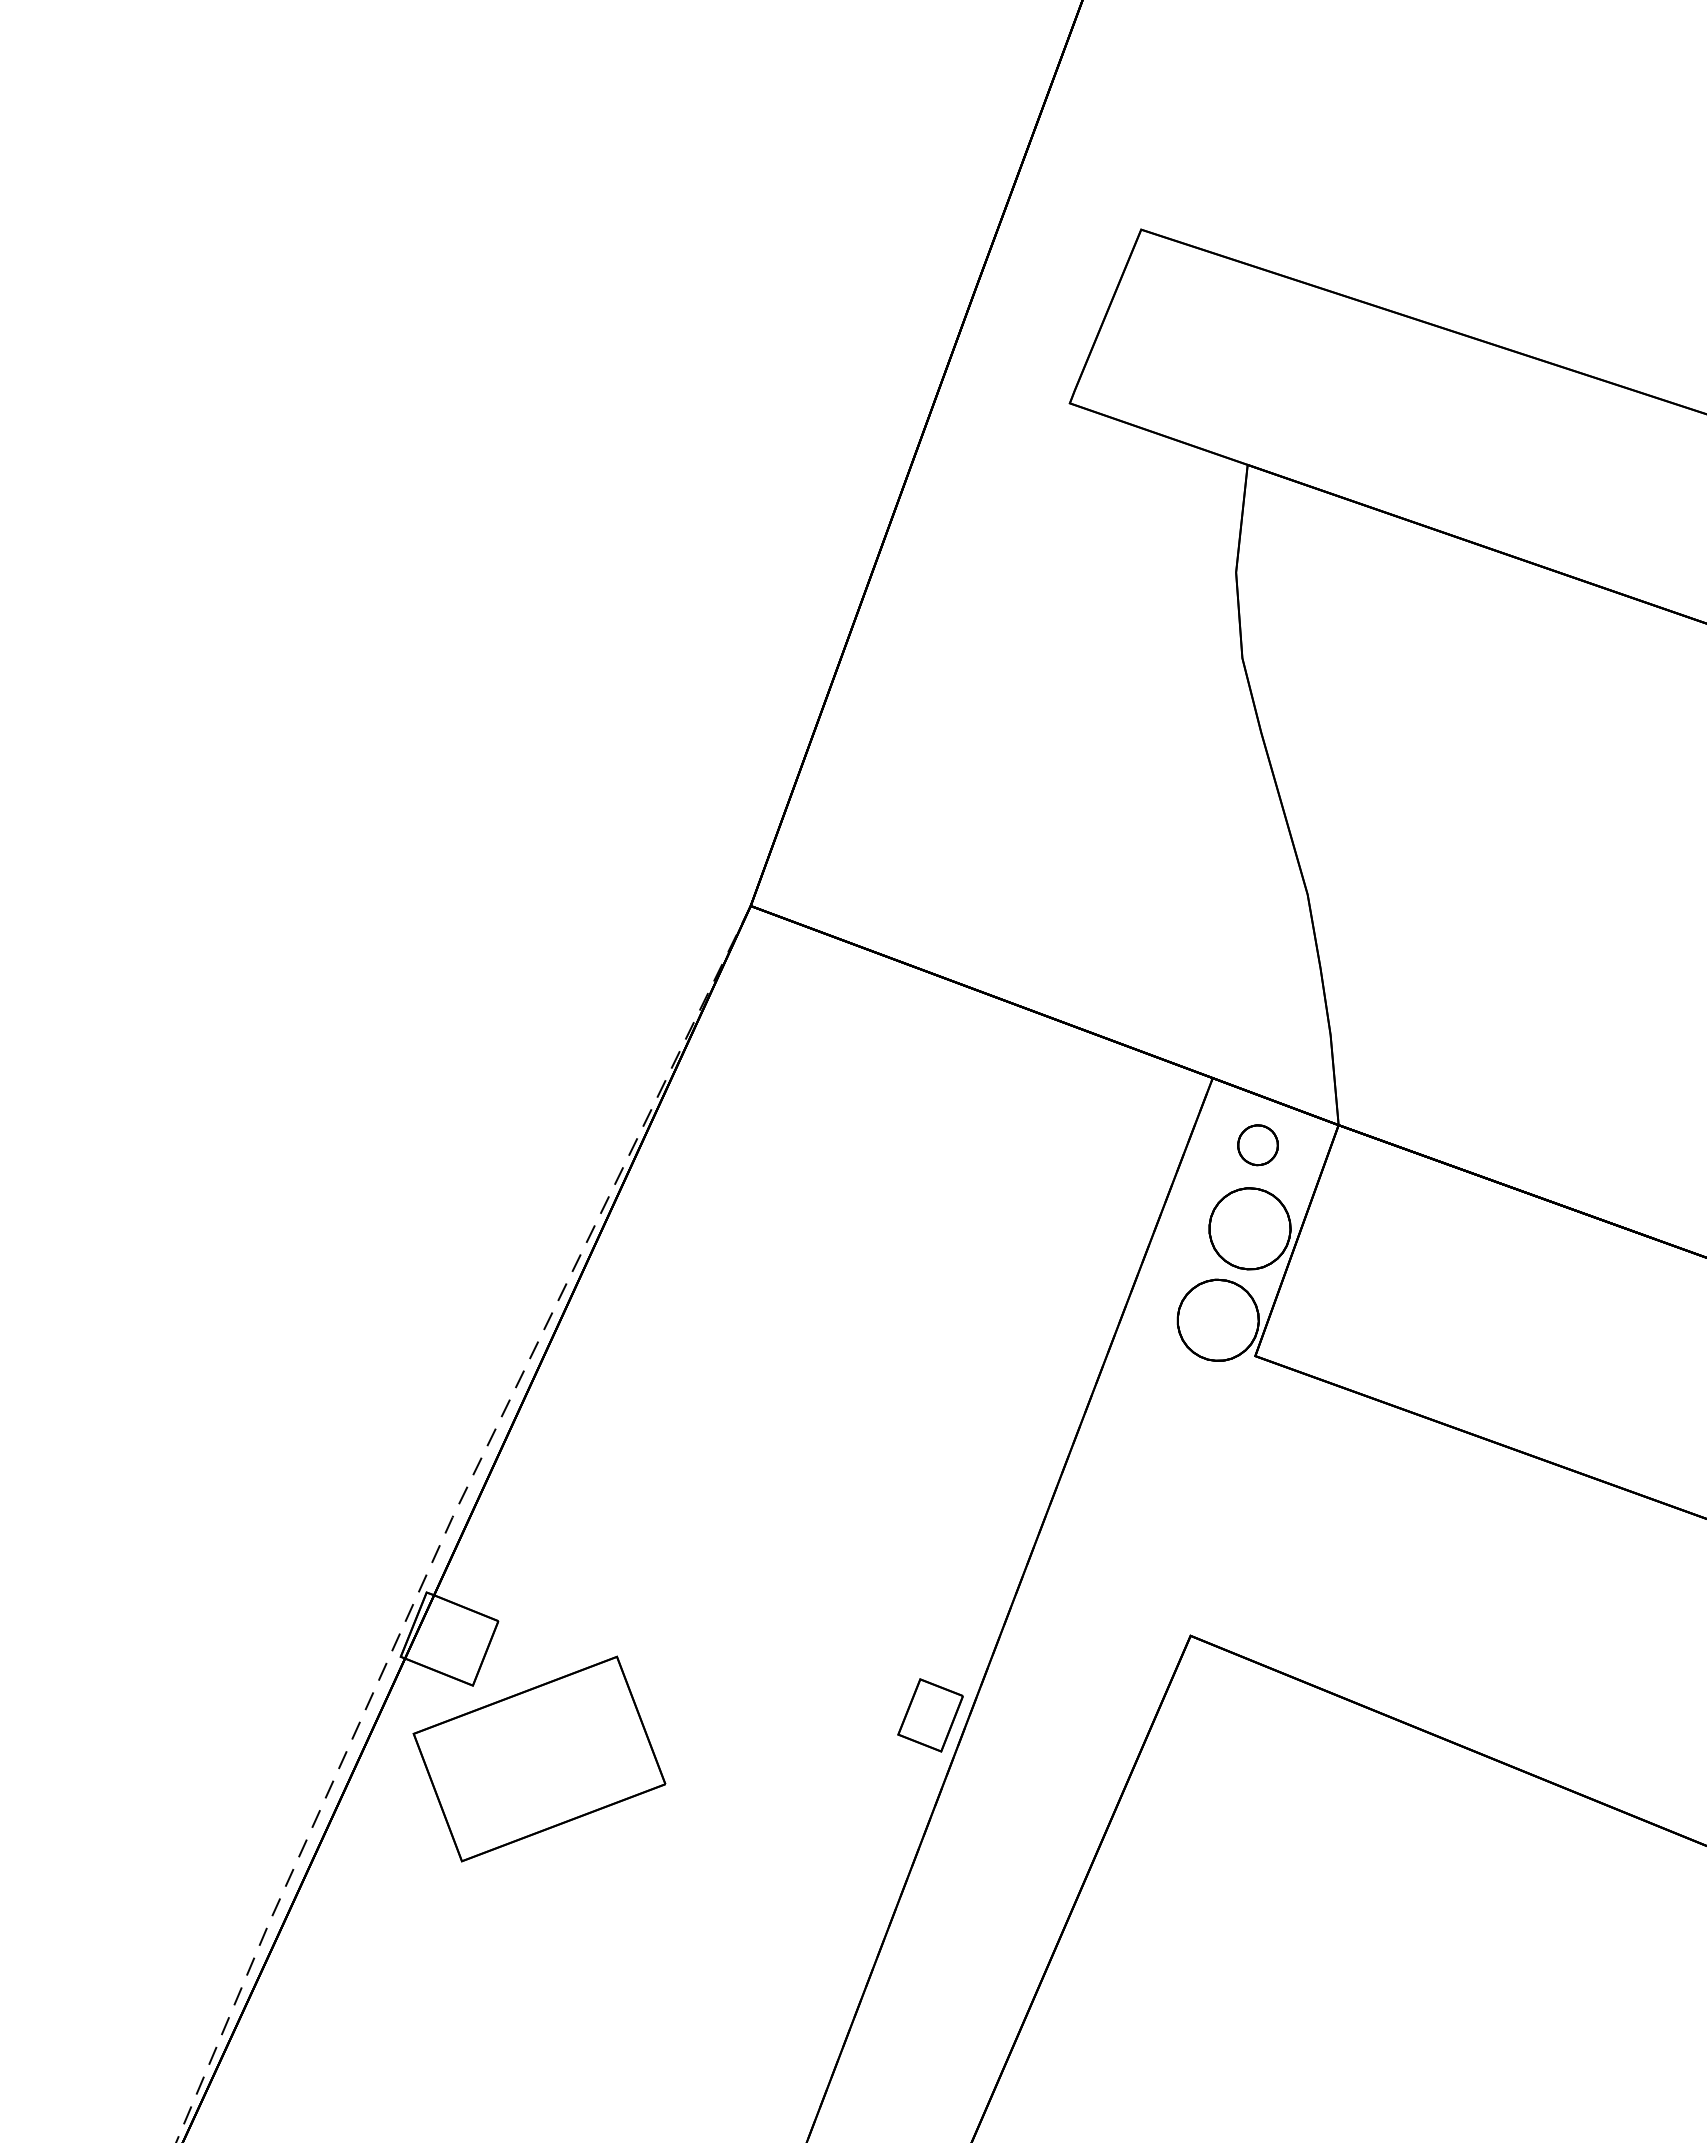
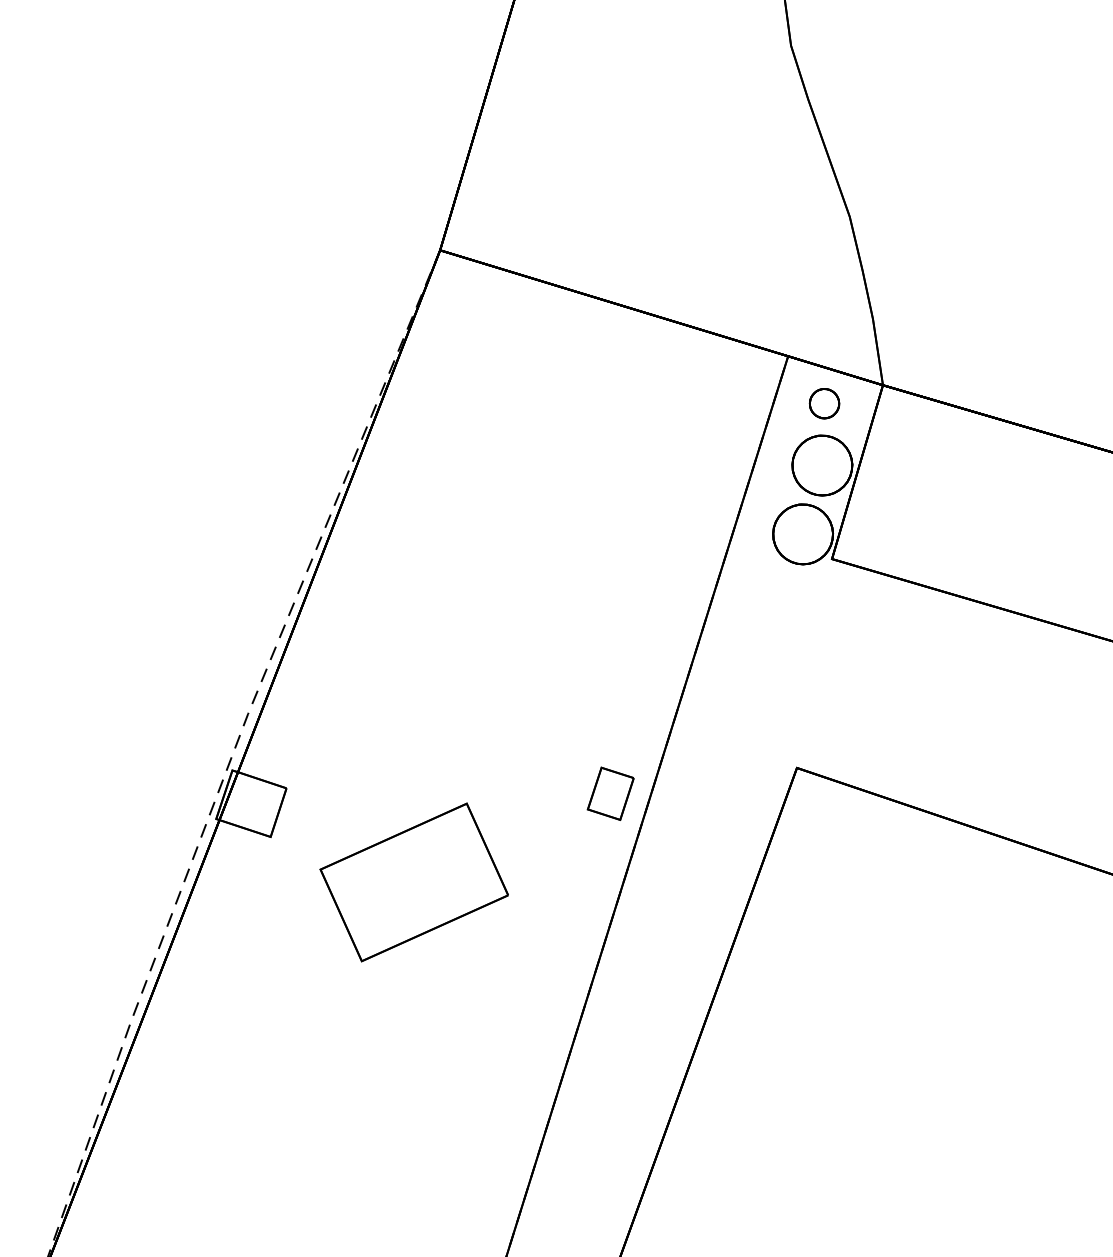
part: (930, 1715) -> (610, 793), moved
part: (539, 1758) -> (414, 882), moved

